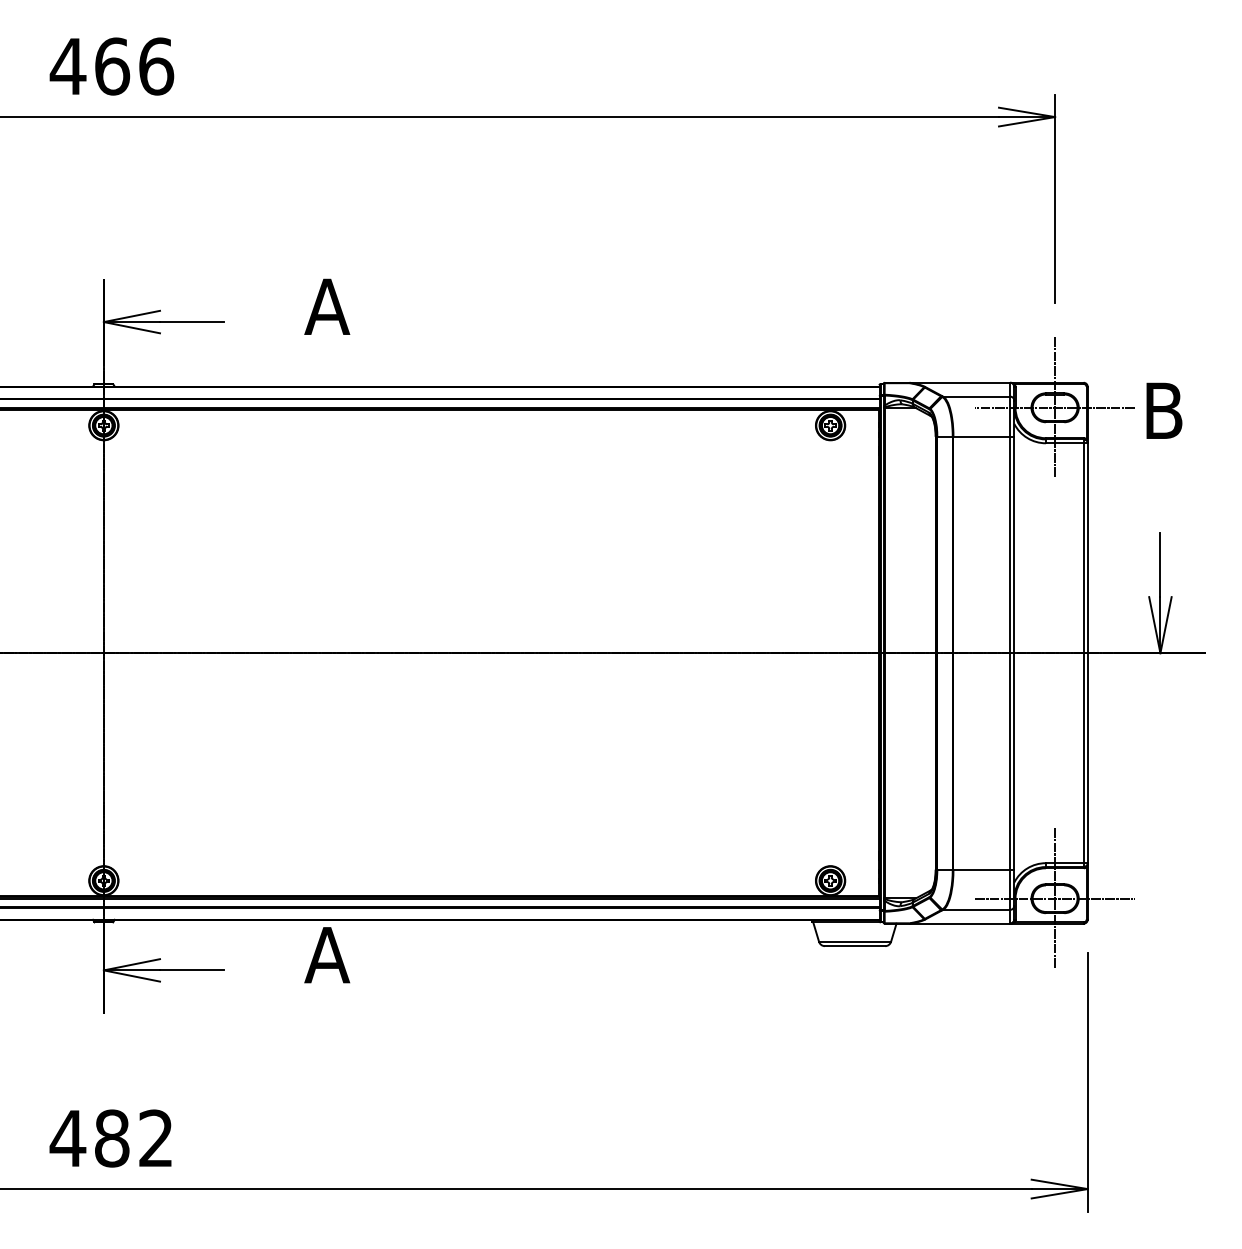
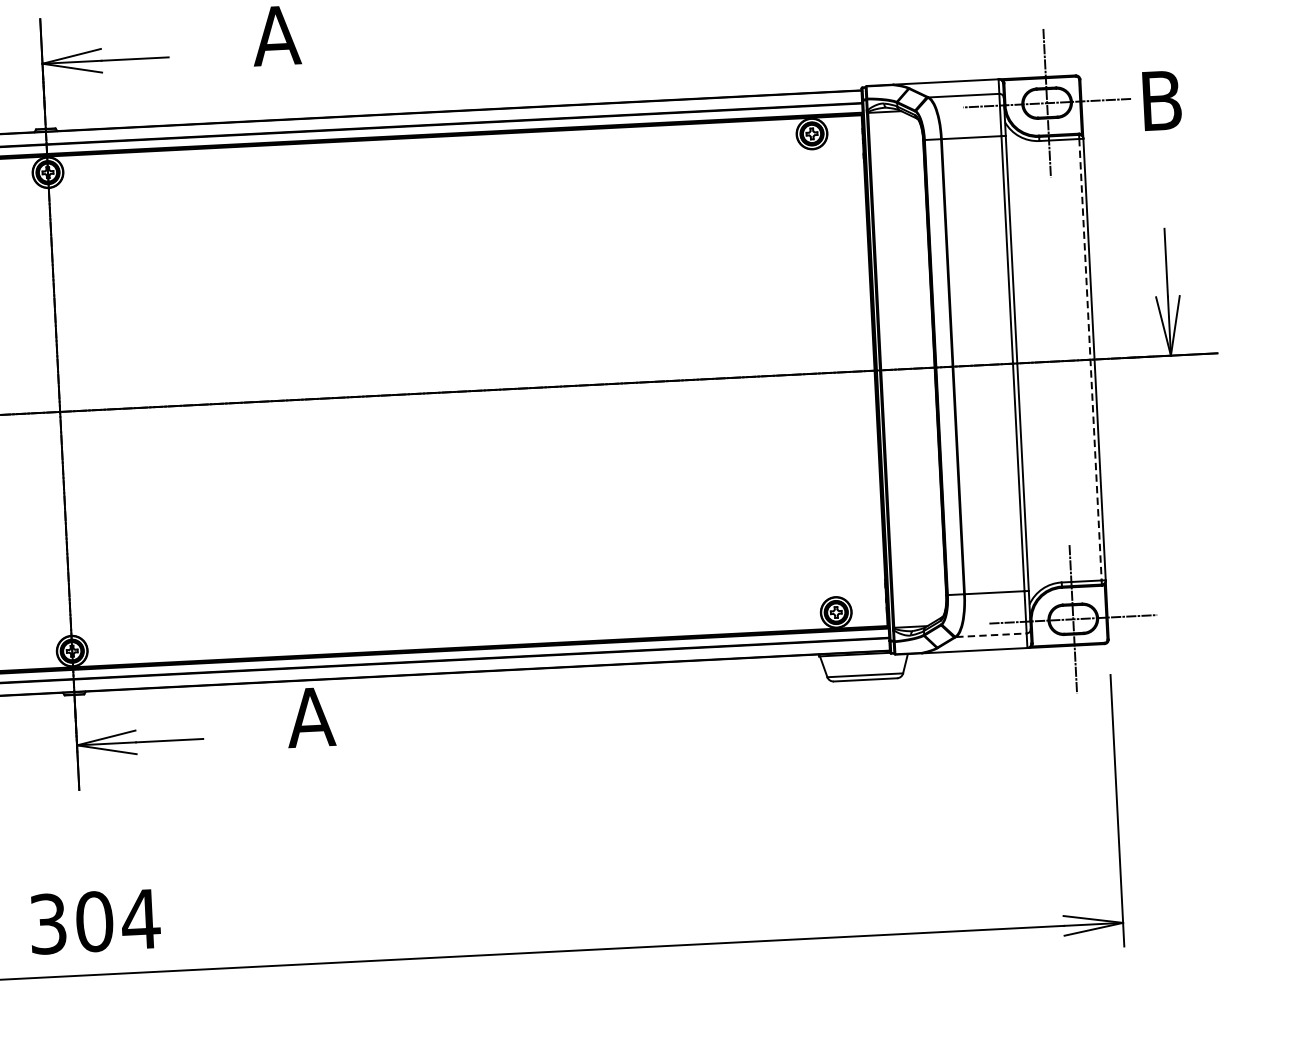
line: (1083, 653) -> (1090, 360), solid -> dashed
line: (976, 909) -> (991, 634), solid -> dashed
text: (111, 1138) -> (93, 921), 482 -> 304

